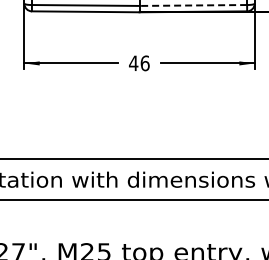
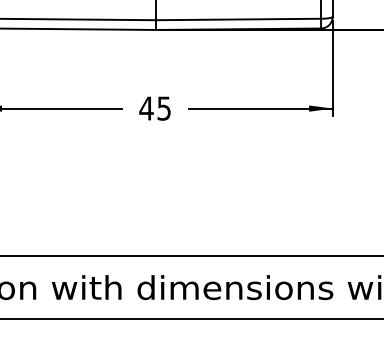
line: (193, 5) -> (238, 19), dashed -> solid
text: (144, 63) -> (163, 108), 46 -> 45

